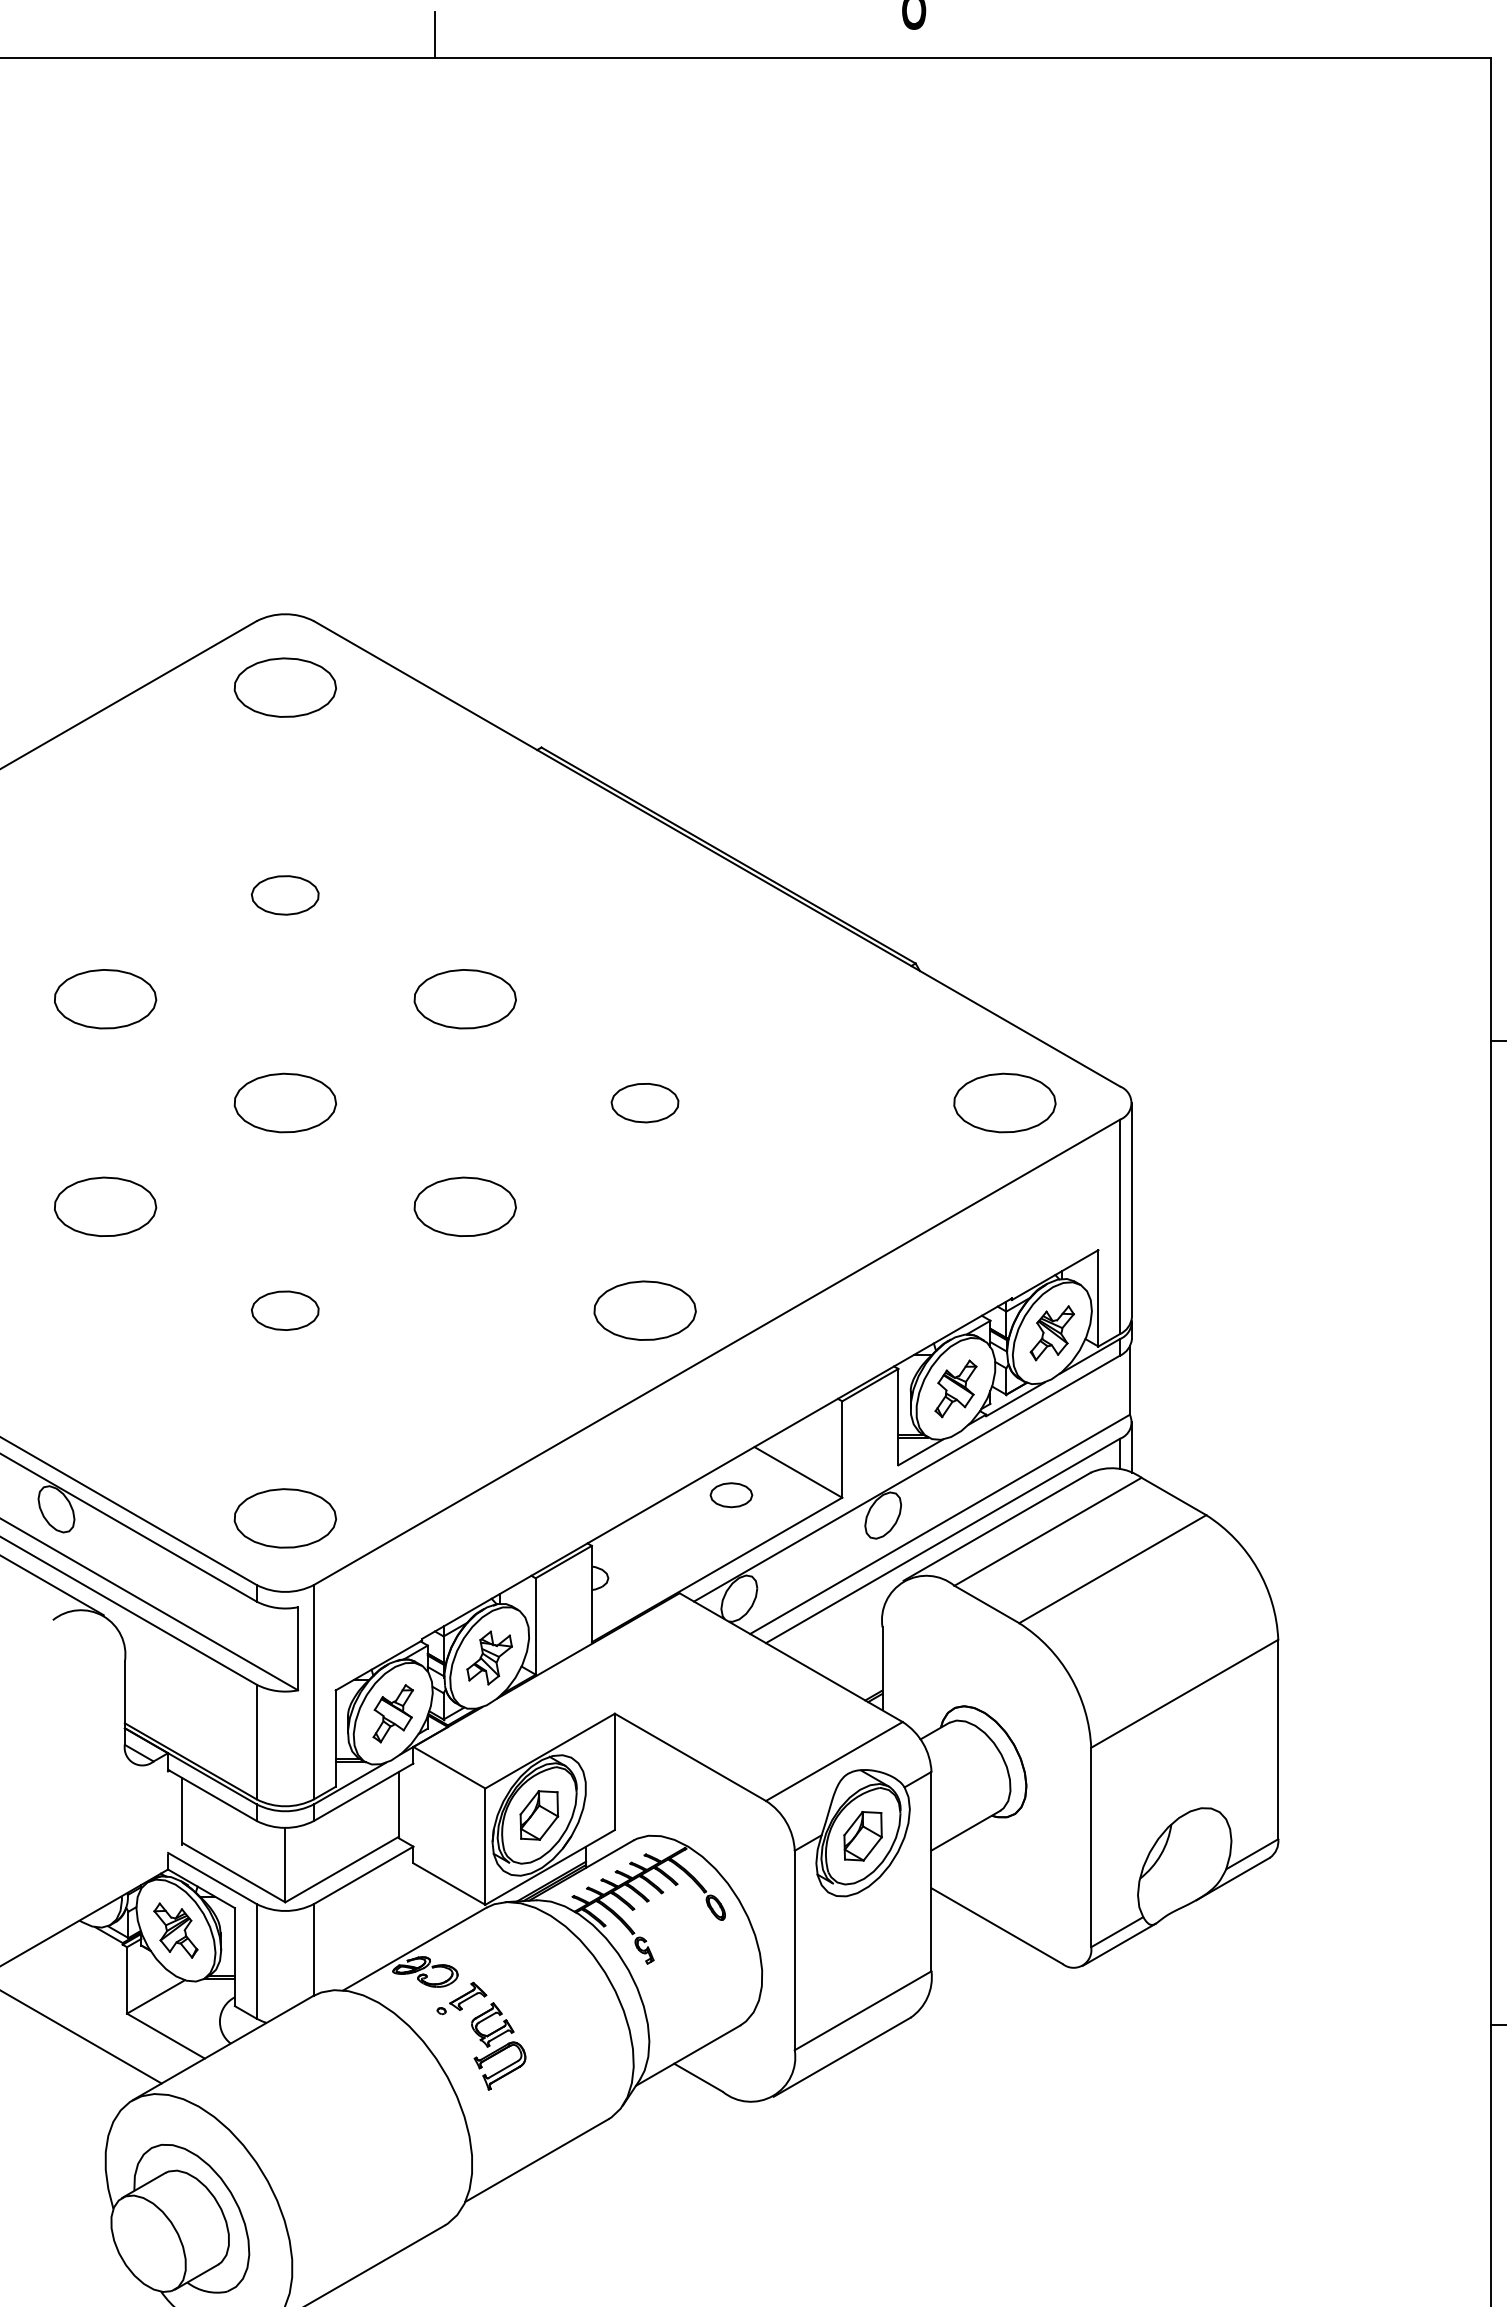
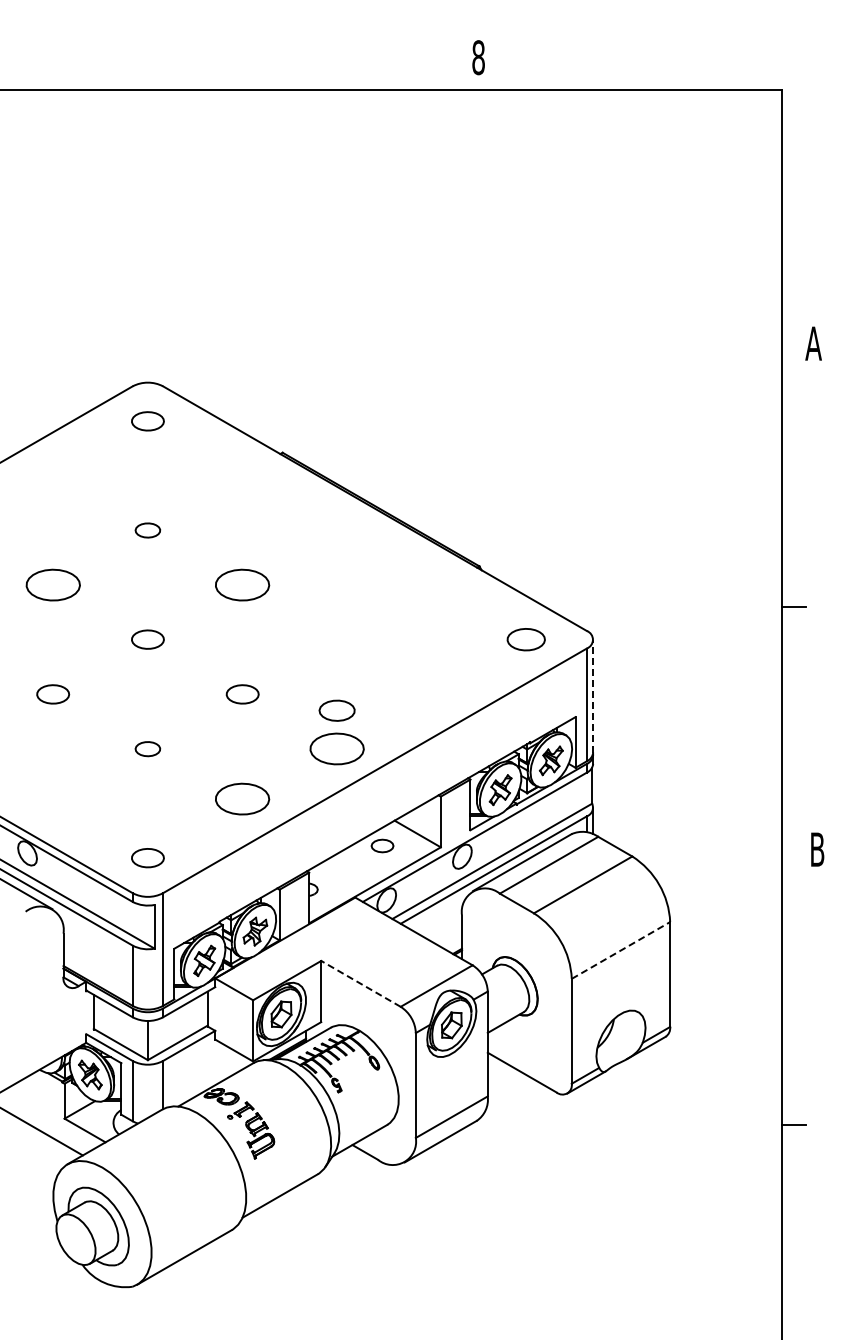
line: (434, 36) -> (226, 78), removed
part: (284, 688) -> (147, 421), size x0.6
part: (284, 895) -> (147, 530), size x0.7
part: (284, 1102) -> (147, 639), size x0.6
part: (643, 1102) -> (336, 710), moved
part: (1003, 1102) -> (525, 639), size x0.7
part: (103, 1207) -> (52, 694), size x0.6
part: (465, 1207) -> (242, 694), size x0.6
line: (1132, 1209) -> (593, 695), solid -> dashed
part: (284, 1311) -> (147, 749), size x0.7
part: (465, 1404) -> (242, 798), added
part: (284, 1517) -> (147, 857), size x0.6
line: (1183, 1693) -> (620, 950), solid -> dashed
line: (689, 1756) -> (360, 983), solid -> dashed

